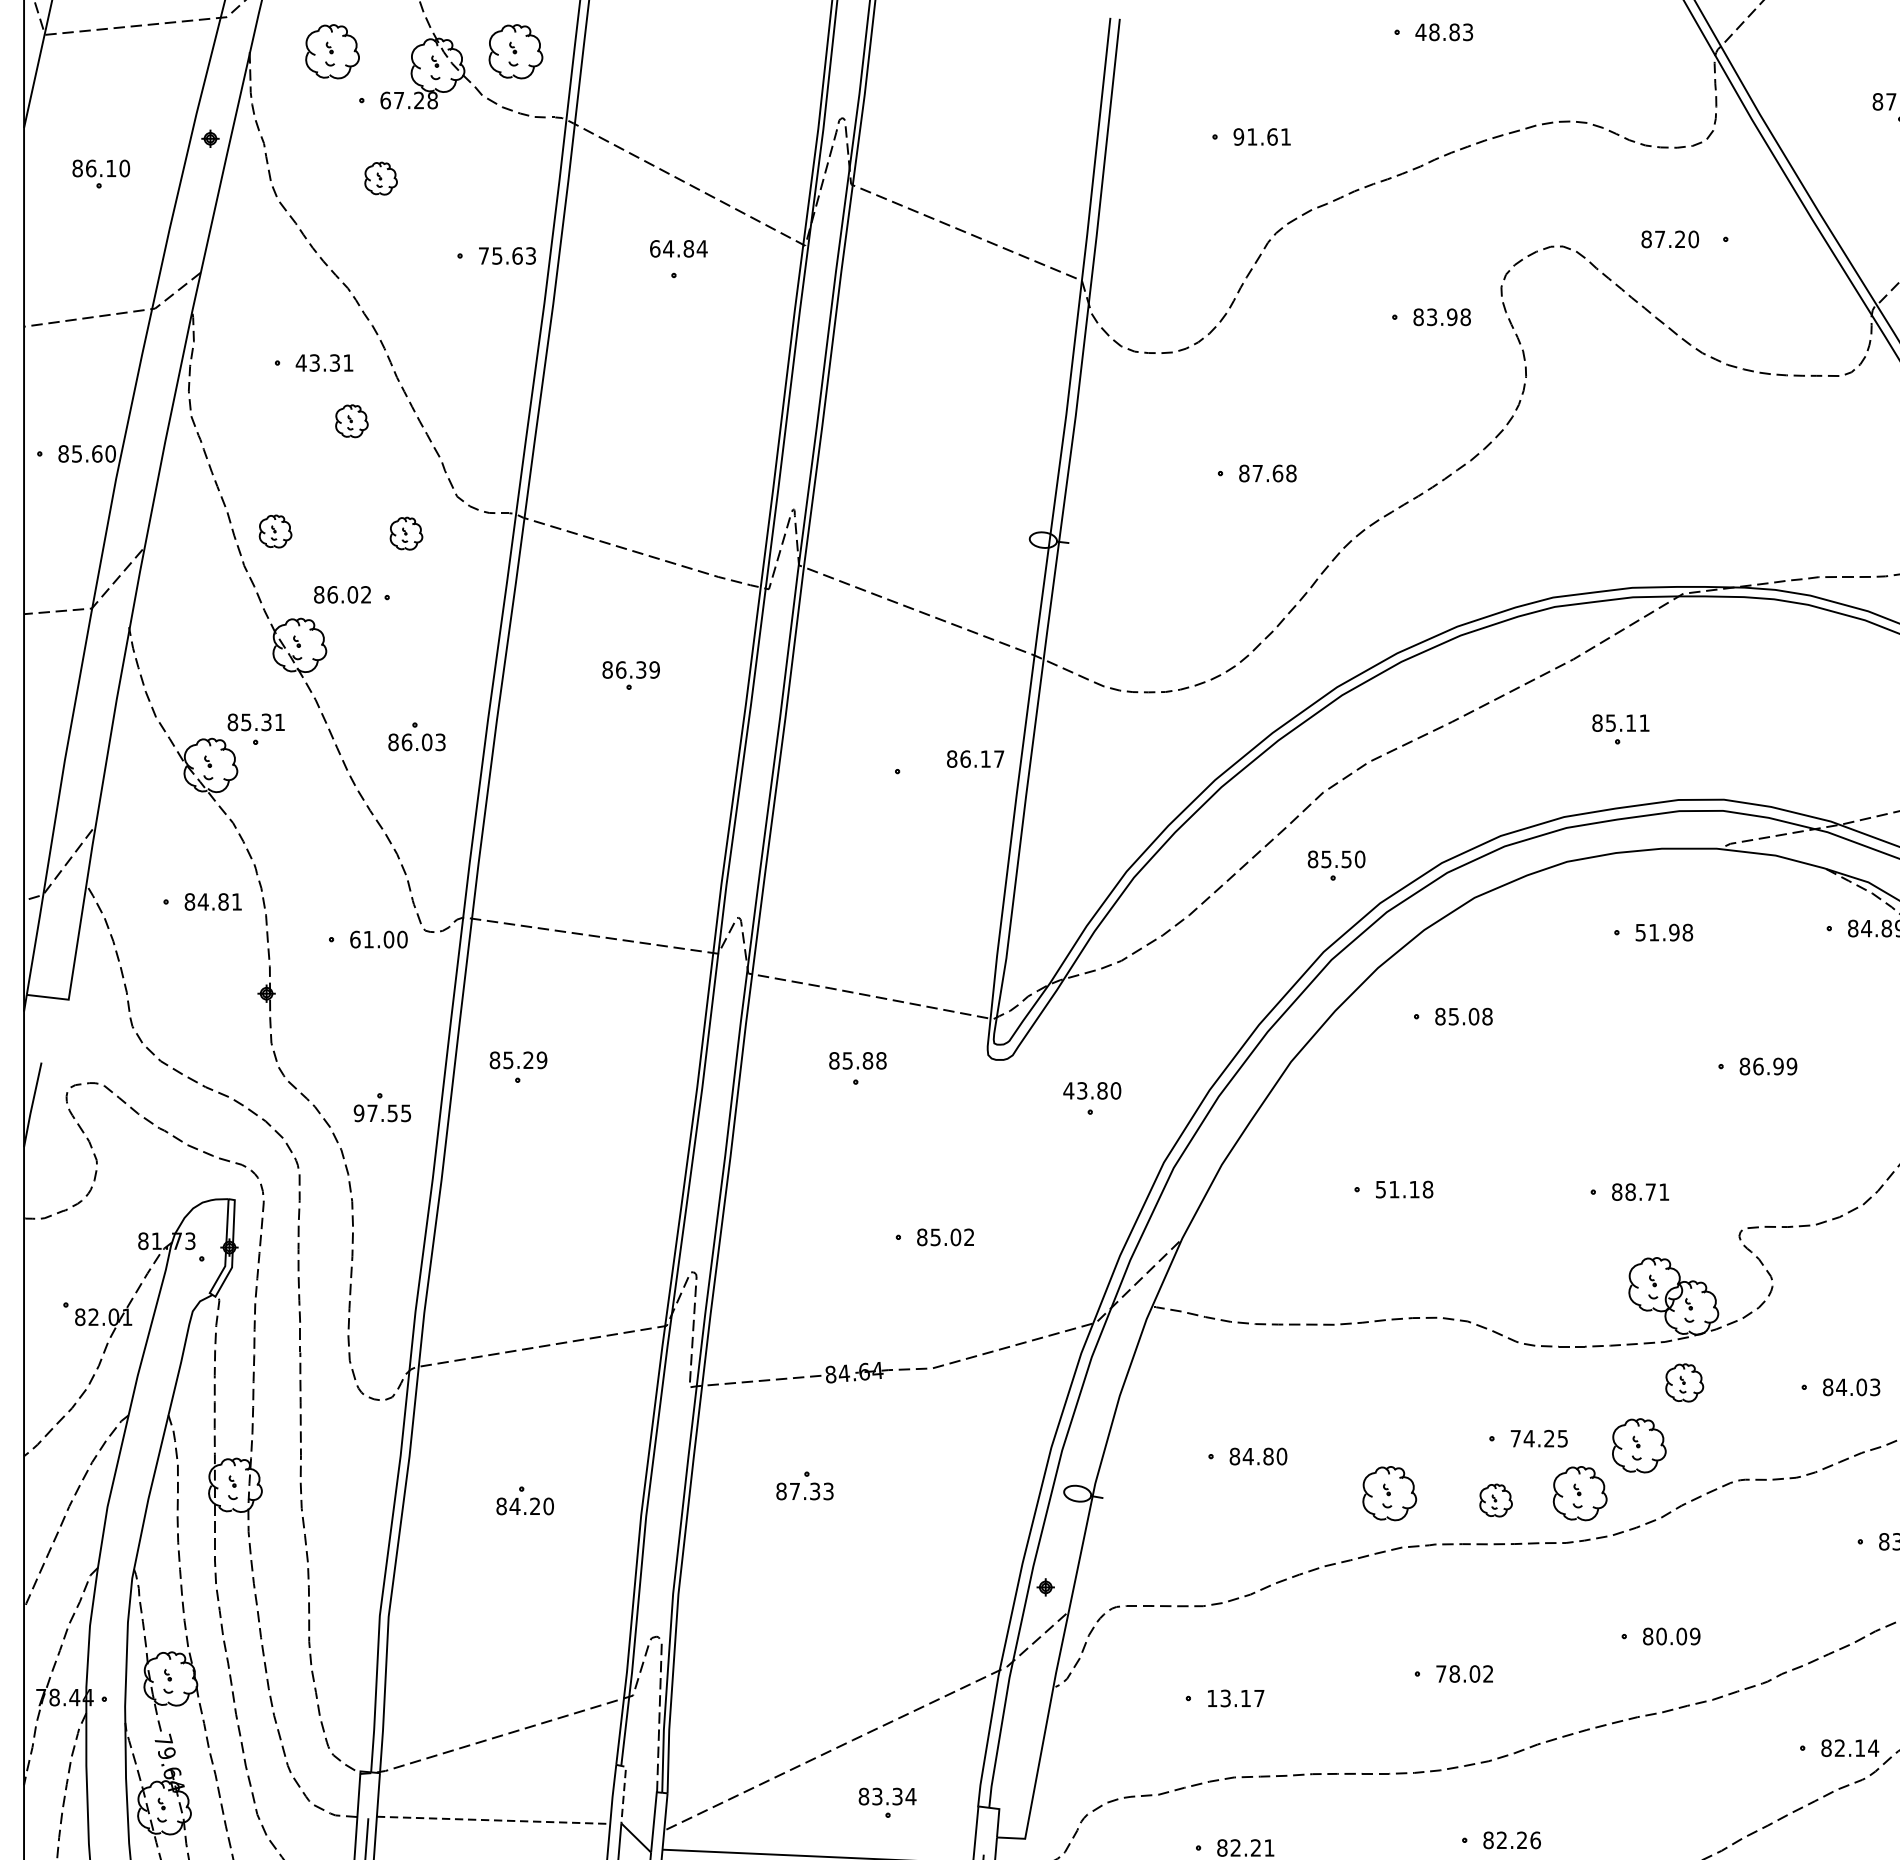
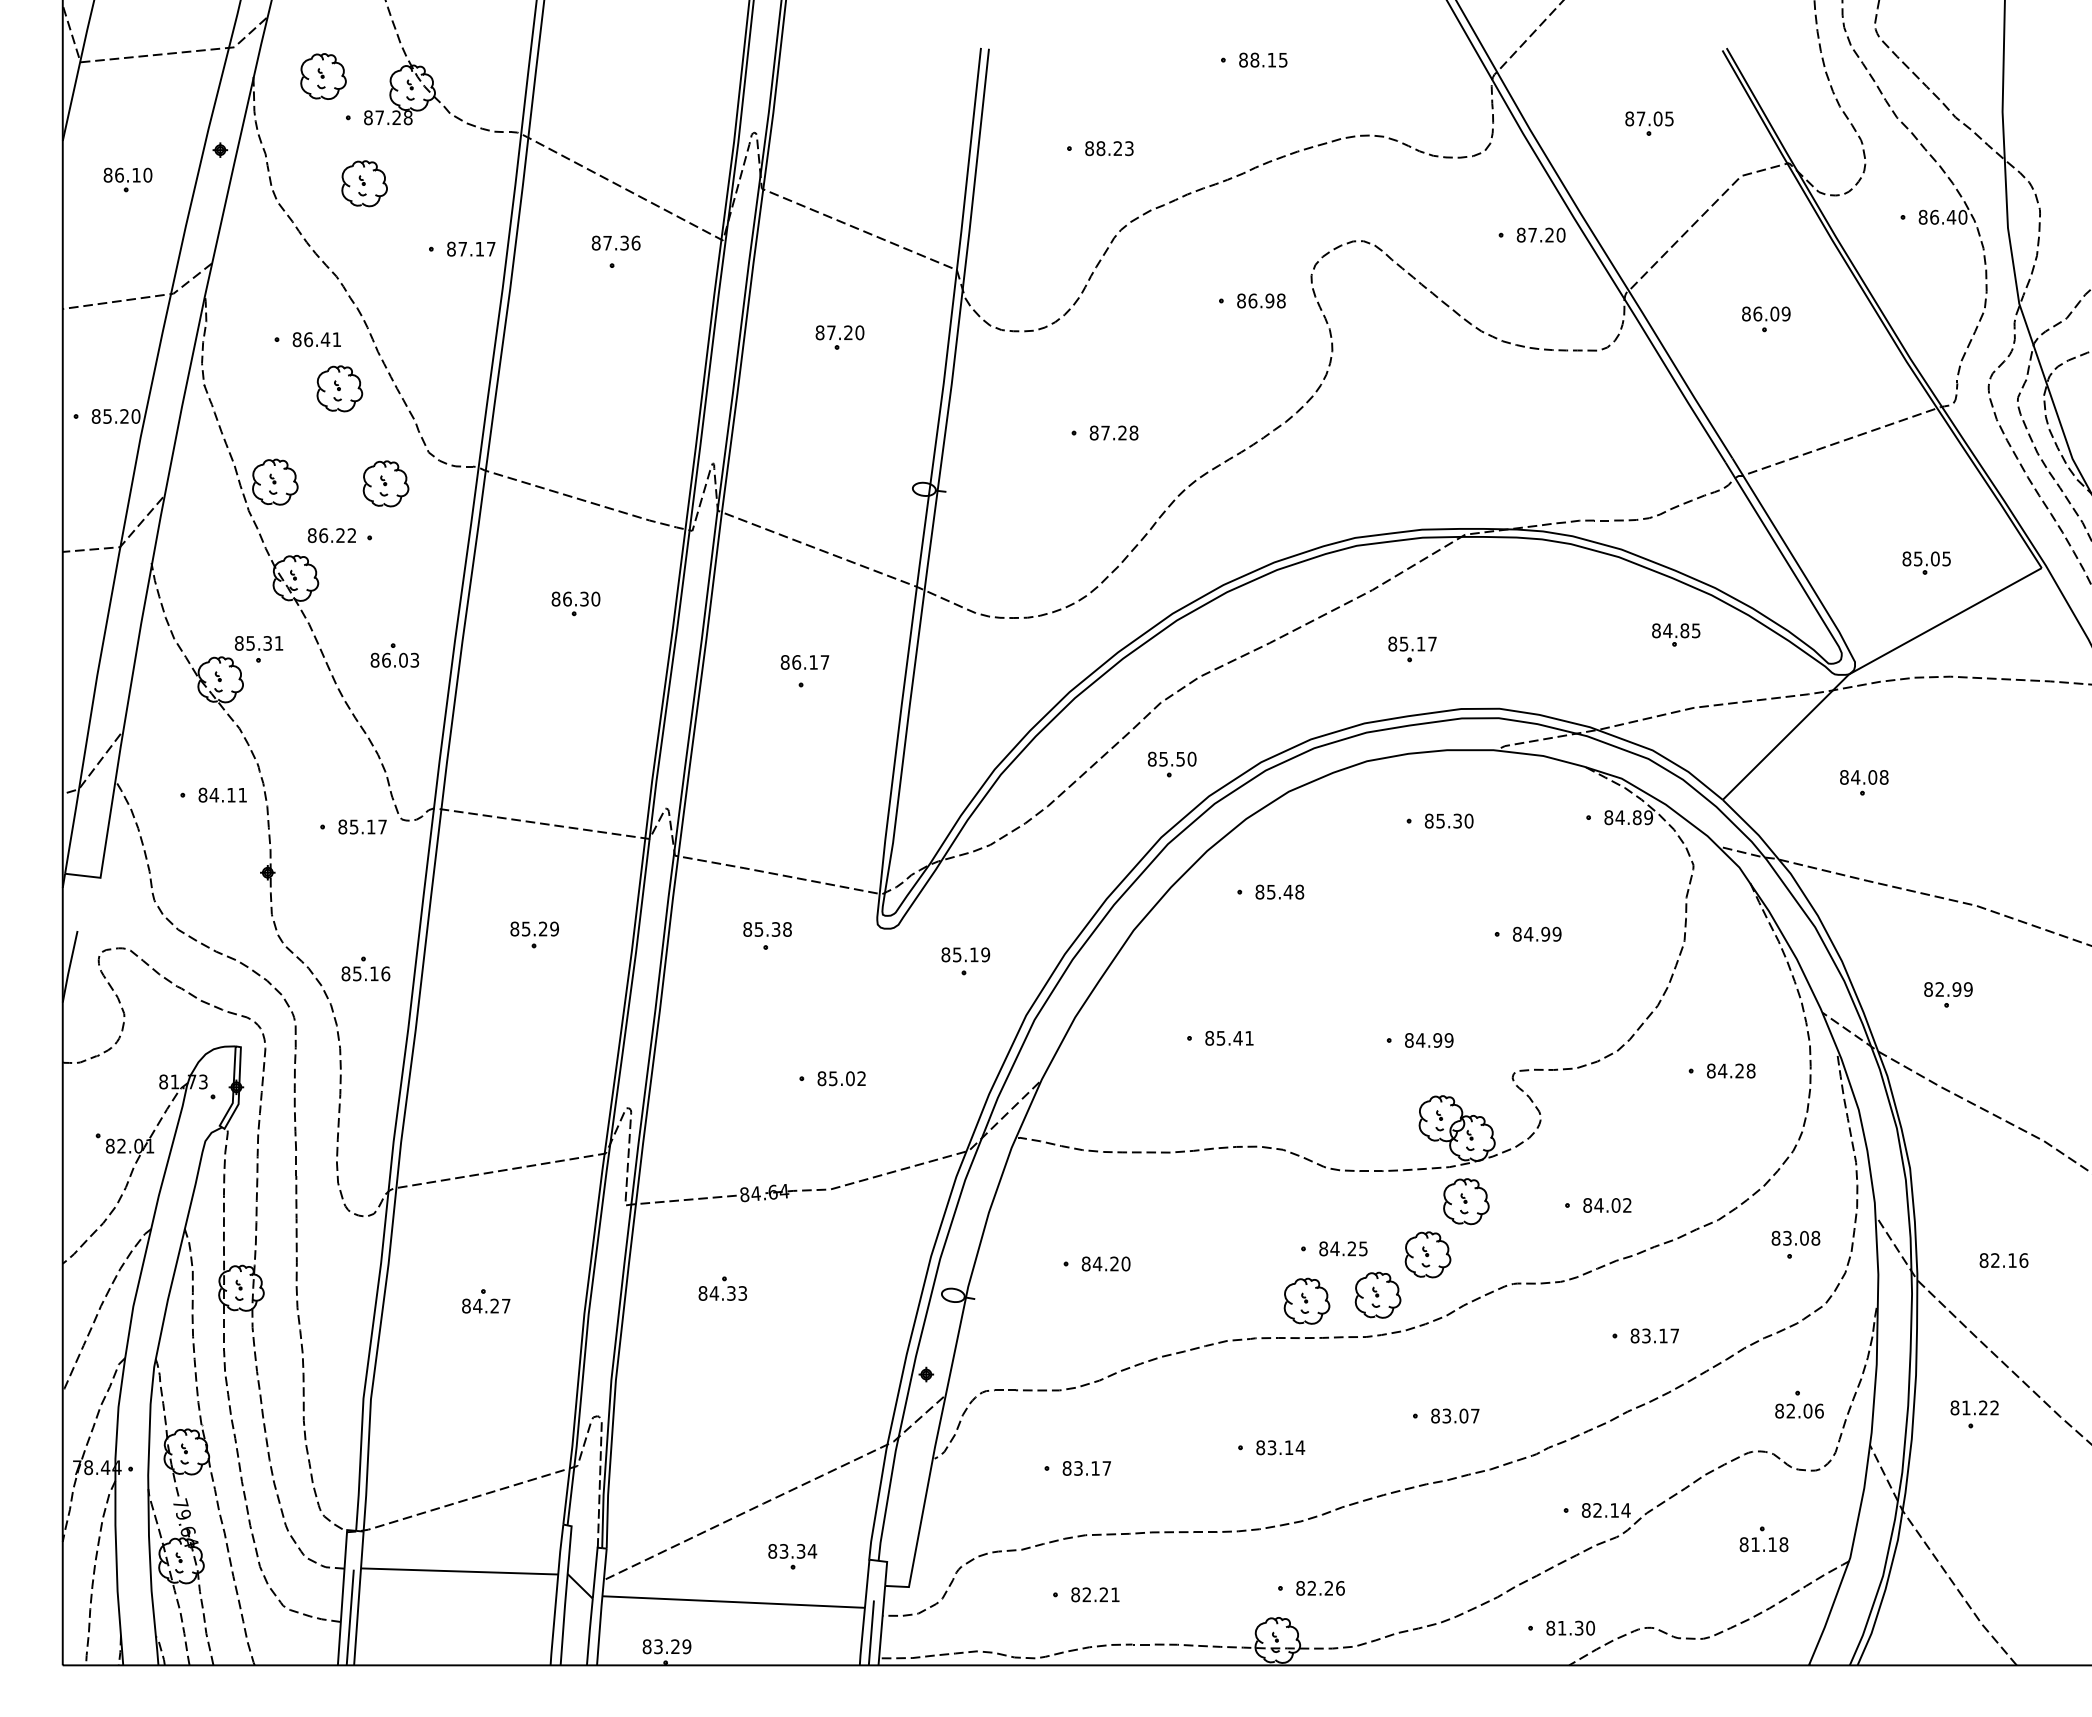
text: (1443, 31) -> (1262, 59), 48.83 -> 88.15
part: (515, 51) -> (478, 76), removed
text: (385, 100) -> (368, 117), 67.28 -> 87.28
text: (1262, 136) -> (1109, 148), 91.61 -> 88.23
part: (381, 178) -> (364, 183), size x1.67
text: (1669, 238) -> (1540, 234), moved
text: (677, 248) -> (615, 242), 64.84 -> 87.36
text: (507, 255) -> (471, 248), 75.63 -> 87.17
text: (1431, 316) -> (1252, 300), 83.98 -> 86.98
part: (942, 360) -> (839, 337), added
text: (318, 362) -> (311, 339), 43.31 -> 86.41
part: (351, 420) -> (339, 388), size x1.67
text: (97, 453) -> (124, 416), 85.60 -> 85.20
text: (1277, 472) -> (1122, 432), 87.68 -> 87.28
part: (275, 530) -> (275, 481), size x1.67
part: (405, 533) -> (385, 483), size x1.67
text: (352, 594) -> (340, 535), 86.02 -> 86.22
text: (654, 670) -> (595, 599), 86.39 -> 86.30
text: (1644, 722) -> (1432, 643), 85.11 -> 85.17
text: (974, 759) -> (804, 662), moved
text: (223, 901) -> (231, 794), 84.81 -> 84.11
text: (1663, 931) -> (1448, 820), 51.98 -> 85.30
text: (378, 938) -> (362, 826), 61.00 -> 85.17
text: (1474, 1015) -> (1288, 891), 85.08 -> 85.48
text: (867, 1060) -> (775, 929), 85.88 -> 85.38
text: (1758, 1065) -> (1528, 933), 86.99 -> 84.99
part: (518, 1066) -> (534, 934), moved
text: (1092, 1090) -> (965, 954), 43.80 -> 85.19
text: (382, 1112) -> (365, 973), 97.55 -> 85.16
text: (1404, 1188) -> (1229, 1037), 51.18 -> 85.41
text: (1646, 1192) -> (1434, 1040), 88.71 -> 84.99
part: (1684, 1382) -> (1466, 1201), size x1.43
text: (1875, 1387) -> (1627, 1205), 84.03 -> 84.02
text: (1515, 1438) -> (1323, 1248), 74.25 -> 84.25
text: (1268, 1456) -> (1114, 1263), 84.80 -> 84.20
text: (795, 1491) -> (714, 1293), 87.33 -> 84.33
part: (1389, 1492) -> (1216, 1294), removed
part: (1495, 1499) -> (1306, 1300), size x1.67
text: (547, 1505) -> (505, 1305), 84.20 -> 84.27
text: (1677, 1635) -> (1460, 1415), 80.09 -> 83.07
text: (1464, 1673) -> (1280, 1447), 78.02 -> 83.14
text: (1211, 1698) -> (1066, 1468), 13.17 -> 83.17
line: (624, 1789) -> (570, 1545), dashed -> solid
line: (493, 1820) -> (459, 1571), dashed -> solid

